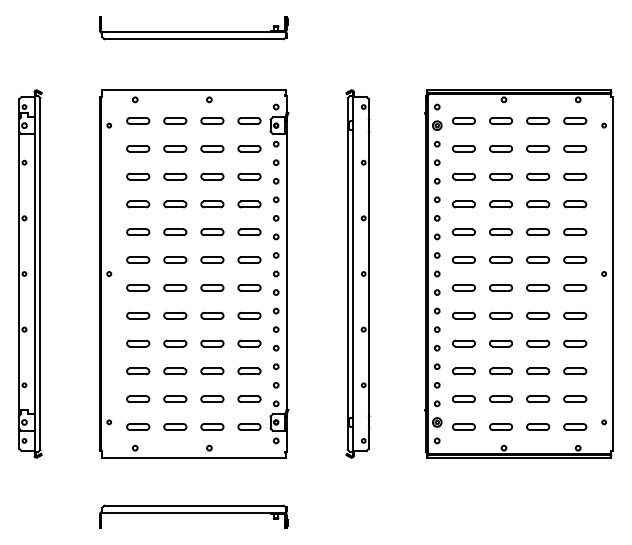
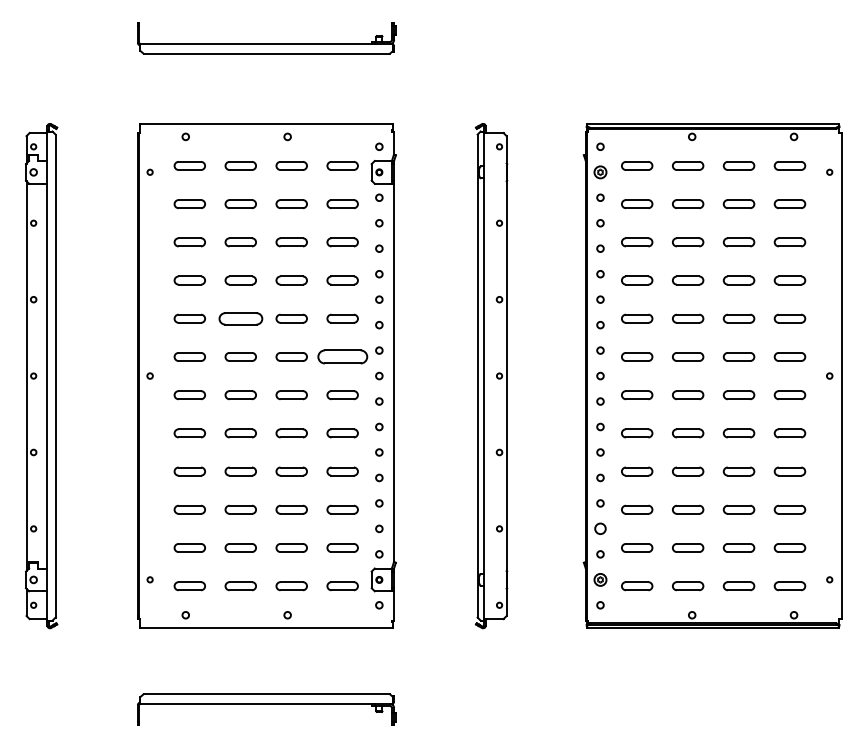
part: (175, 232) -> (240, 318), size x1.4
part: (249, 259) -> (342, 356), size x1.6
circle: (437, 385) -> (600, 528), size x1.6

